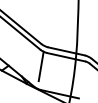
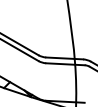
line: (41, 66) -> (42, 77), removed

